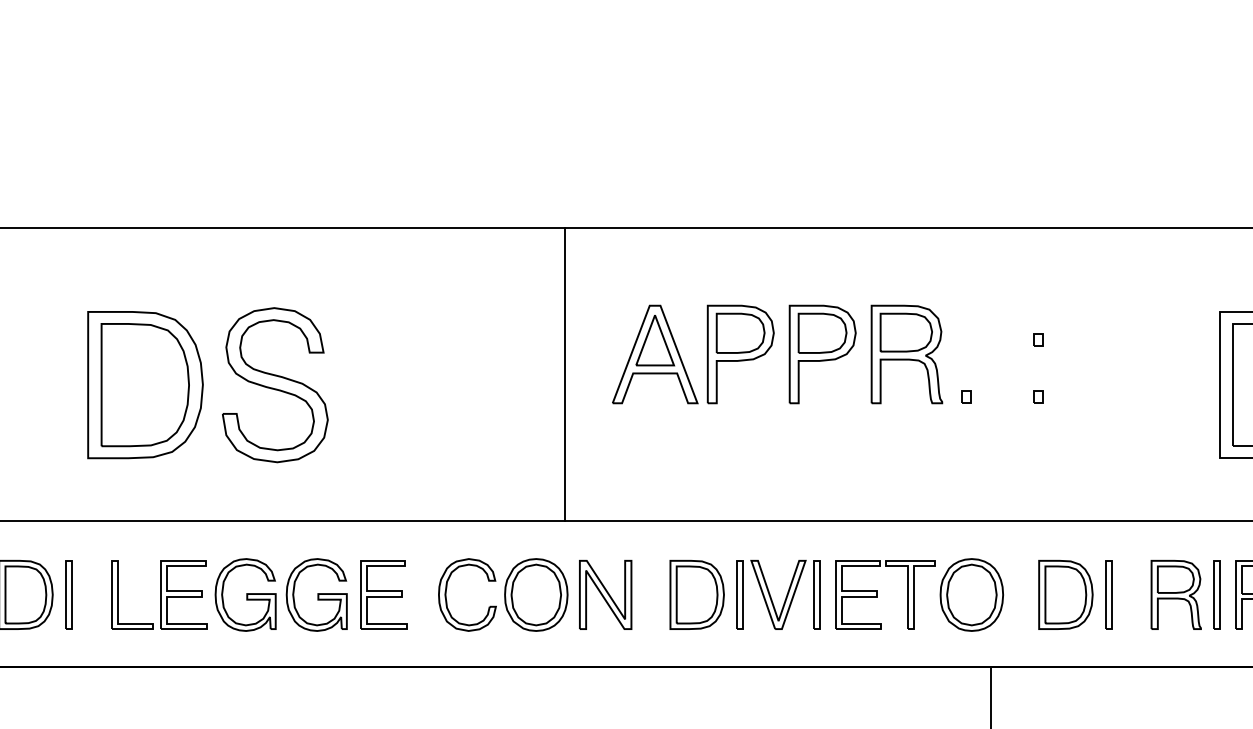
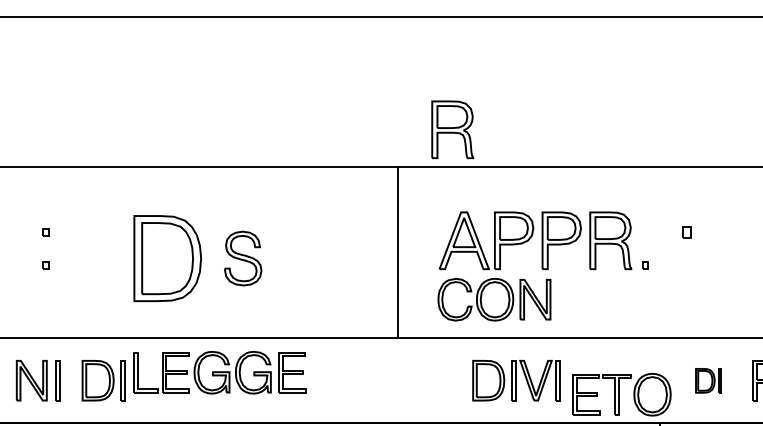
part: (634, 163) -> (452, 129), added
part: (1038, 340) -> (687, 232), size x1.6
line: (564, 374) -> (397, 252), moved
part: (274, 384) -> (242, 258), size x0.6
part: (1038, 396) -> (687, 265), removed
part: (258, 594) -> (219, 372), moved
part: (535, 594) -> (494, 299), moved
part: (918, 594) -> (621, 394), moved
part: (1074, 594) -> (708, 380), size x0.6

